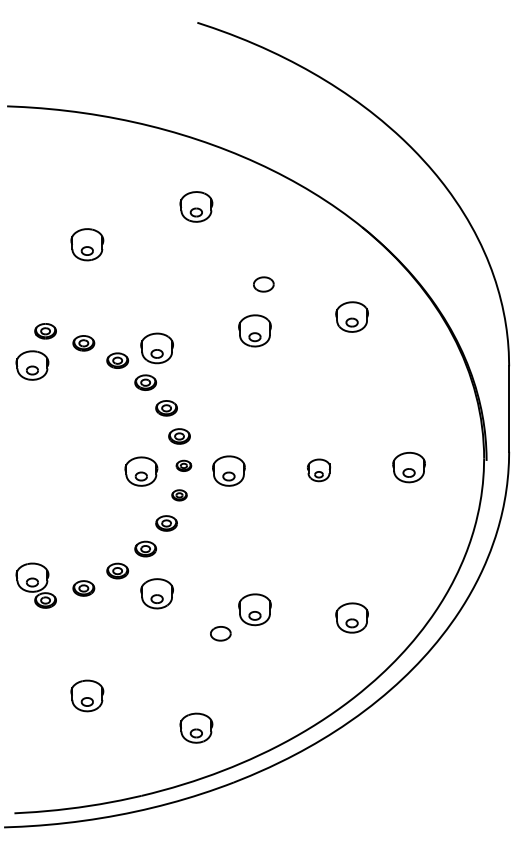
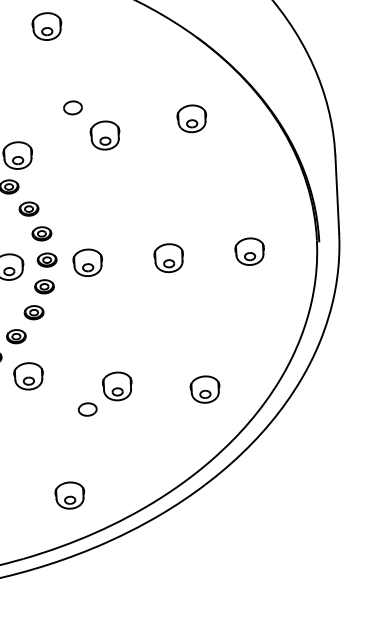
part: (263, 284) -> (72, 107), moved
part: (183, 465) -> (46, 259), size x1.43
part: (318, 470) -> (168, 258), size x1.43
part: (179, 495) -> (44, 286), size x1.43

